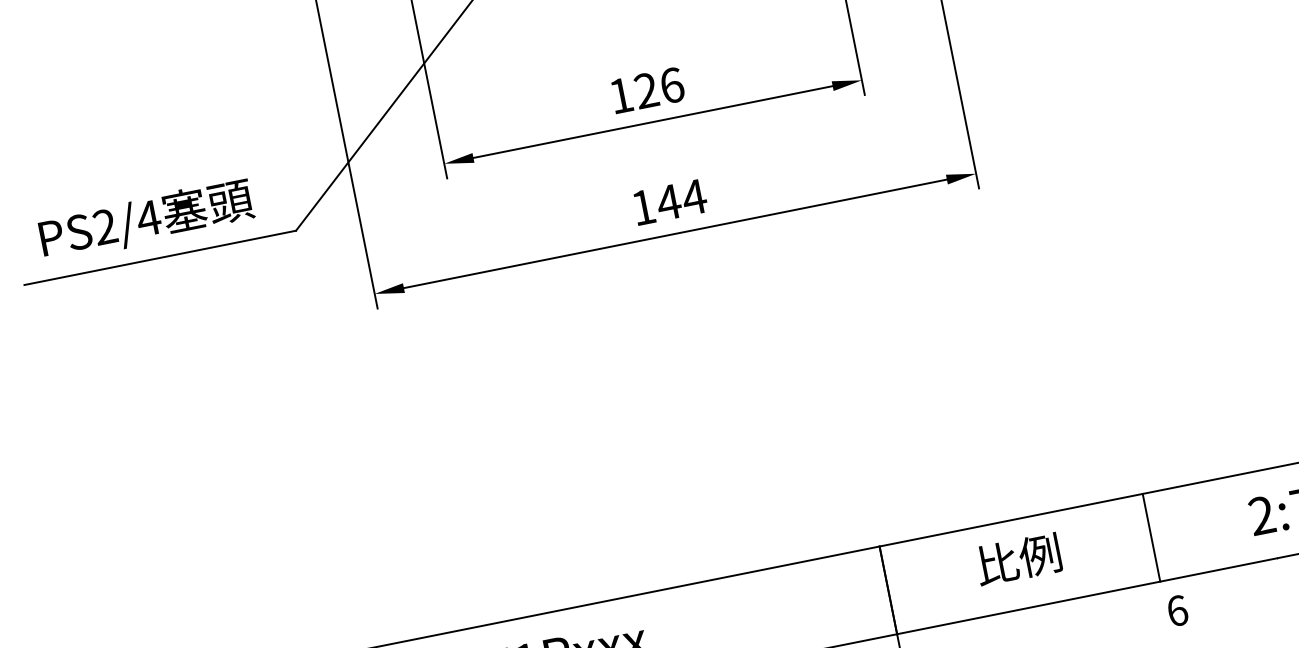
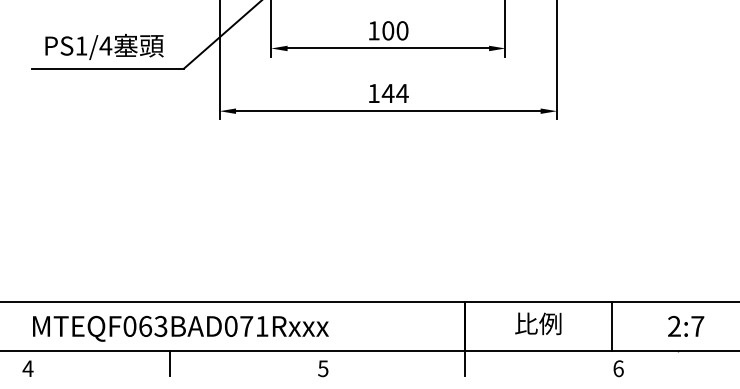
text: (659, 87) -> (395, 30), 126 -> 100
text: (105, 226) -> (81, 45), PS2/4 -> PS1/4

